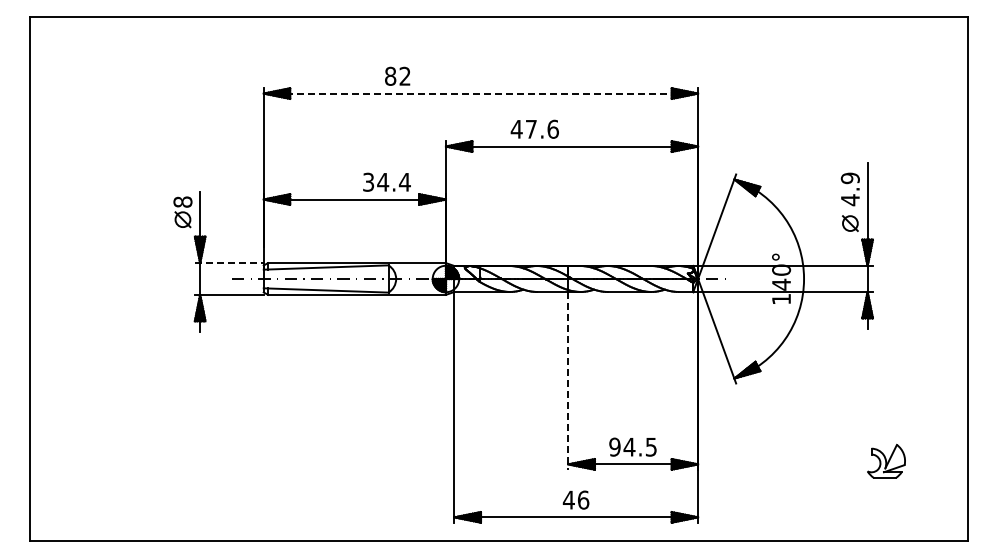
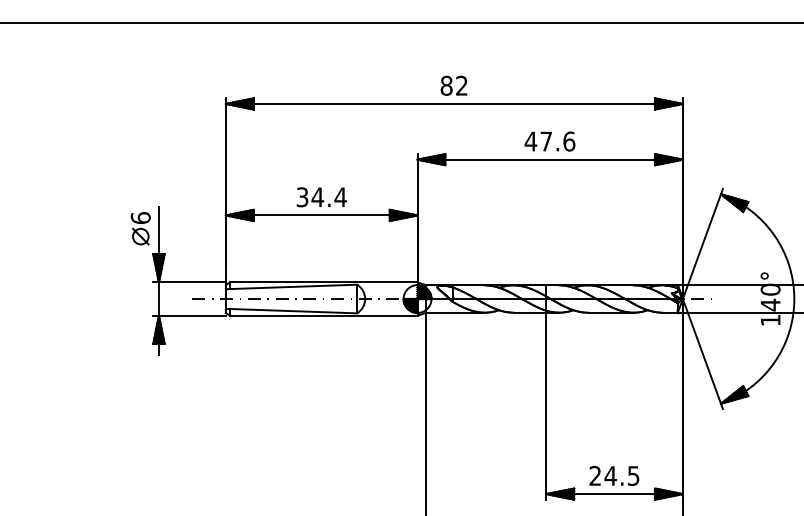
text: (397, 75) -> (453, 84), moved
line: (481, 93) -> (454, 103), dashed -> solid
text: (534, 128) -> (549, 140), moved
text: (386, 181) -> (321, 196), moved
text: (182, 201) -> (140, 217), 8 -> 6
line: (229, 263) -> (189, 282), dashed -> solid
line: (568, 380) -> (546, 405), dashed -> solid
text: (614, 446) -> (594, 475), 94.5 -> 24.5

